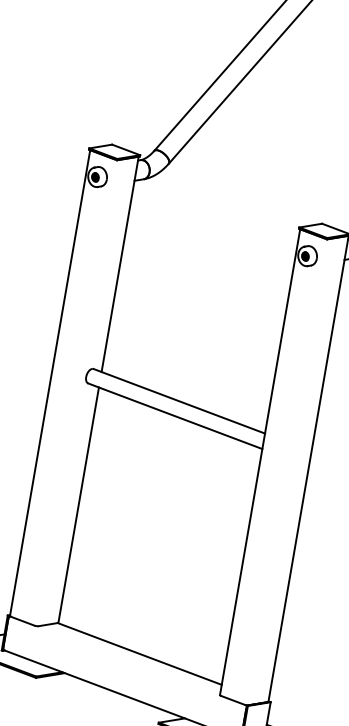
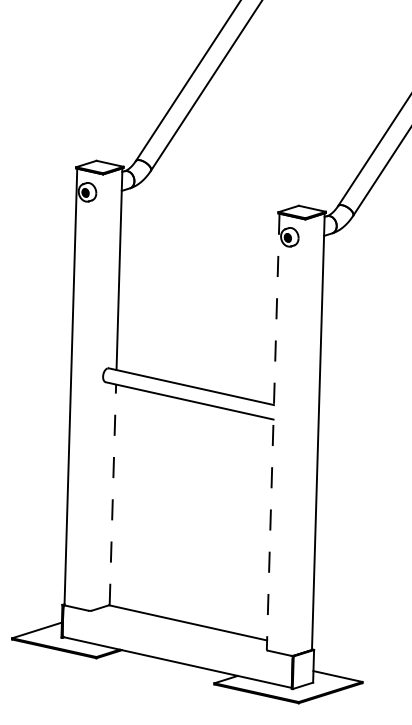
line: (260, 462) -> (273, 432), solid -> dashed
line: (78, 504) -> (112, 494), solid -> dashed

